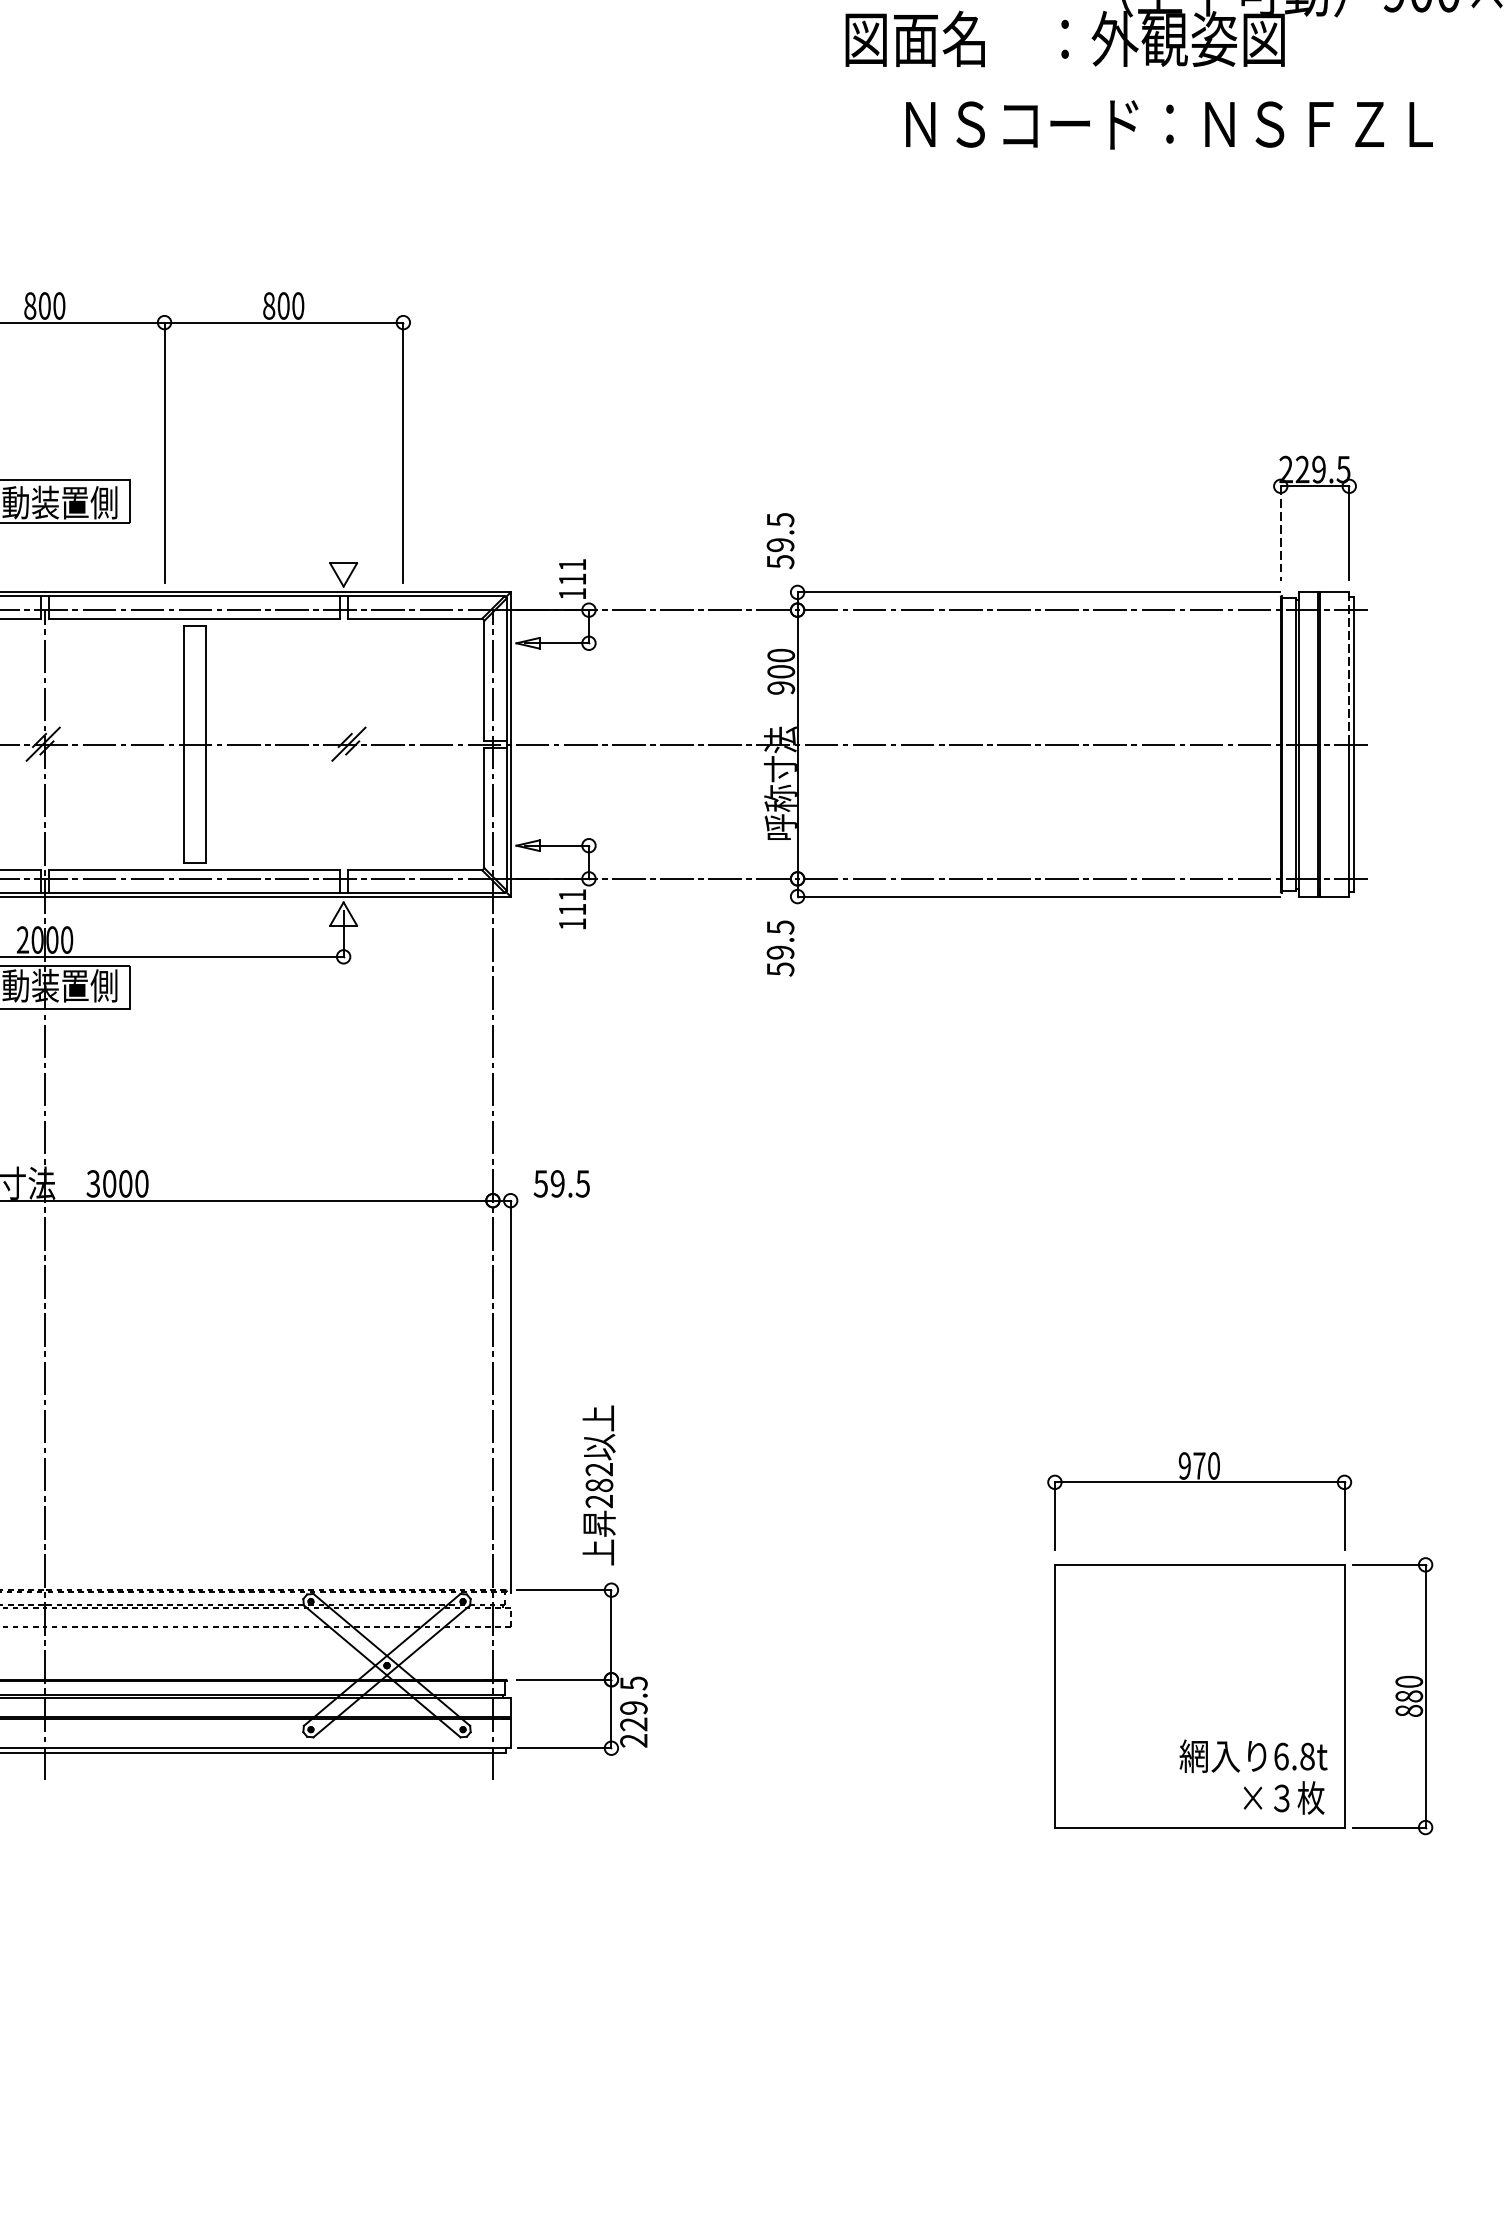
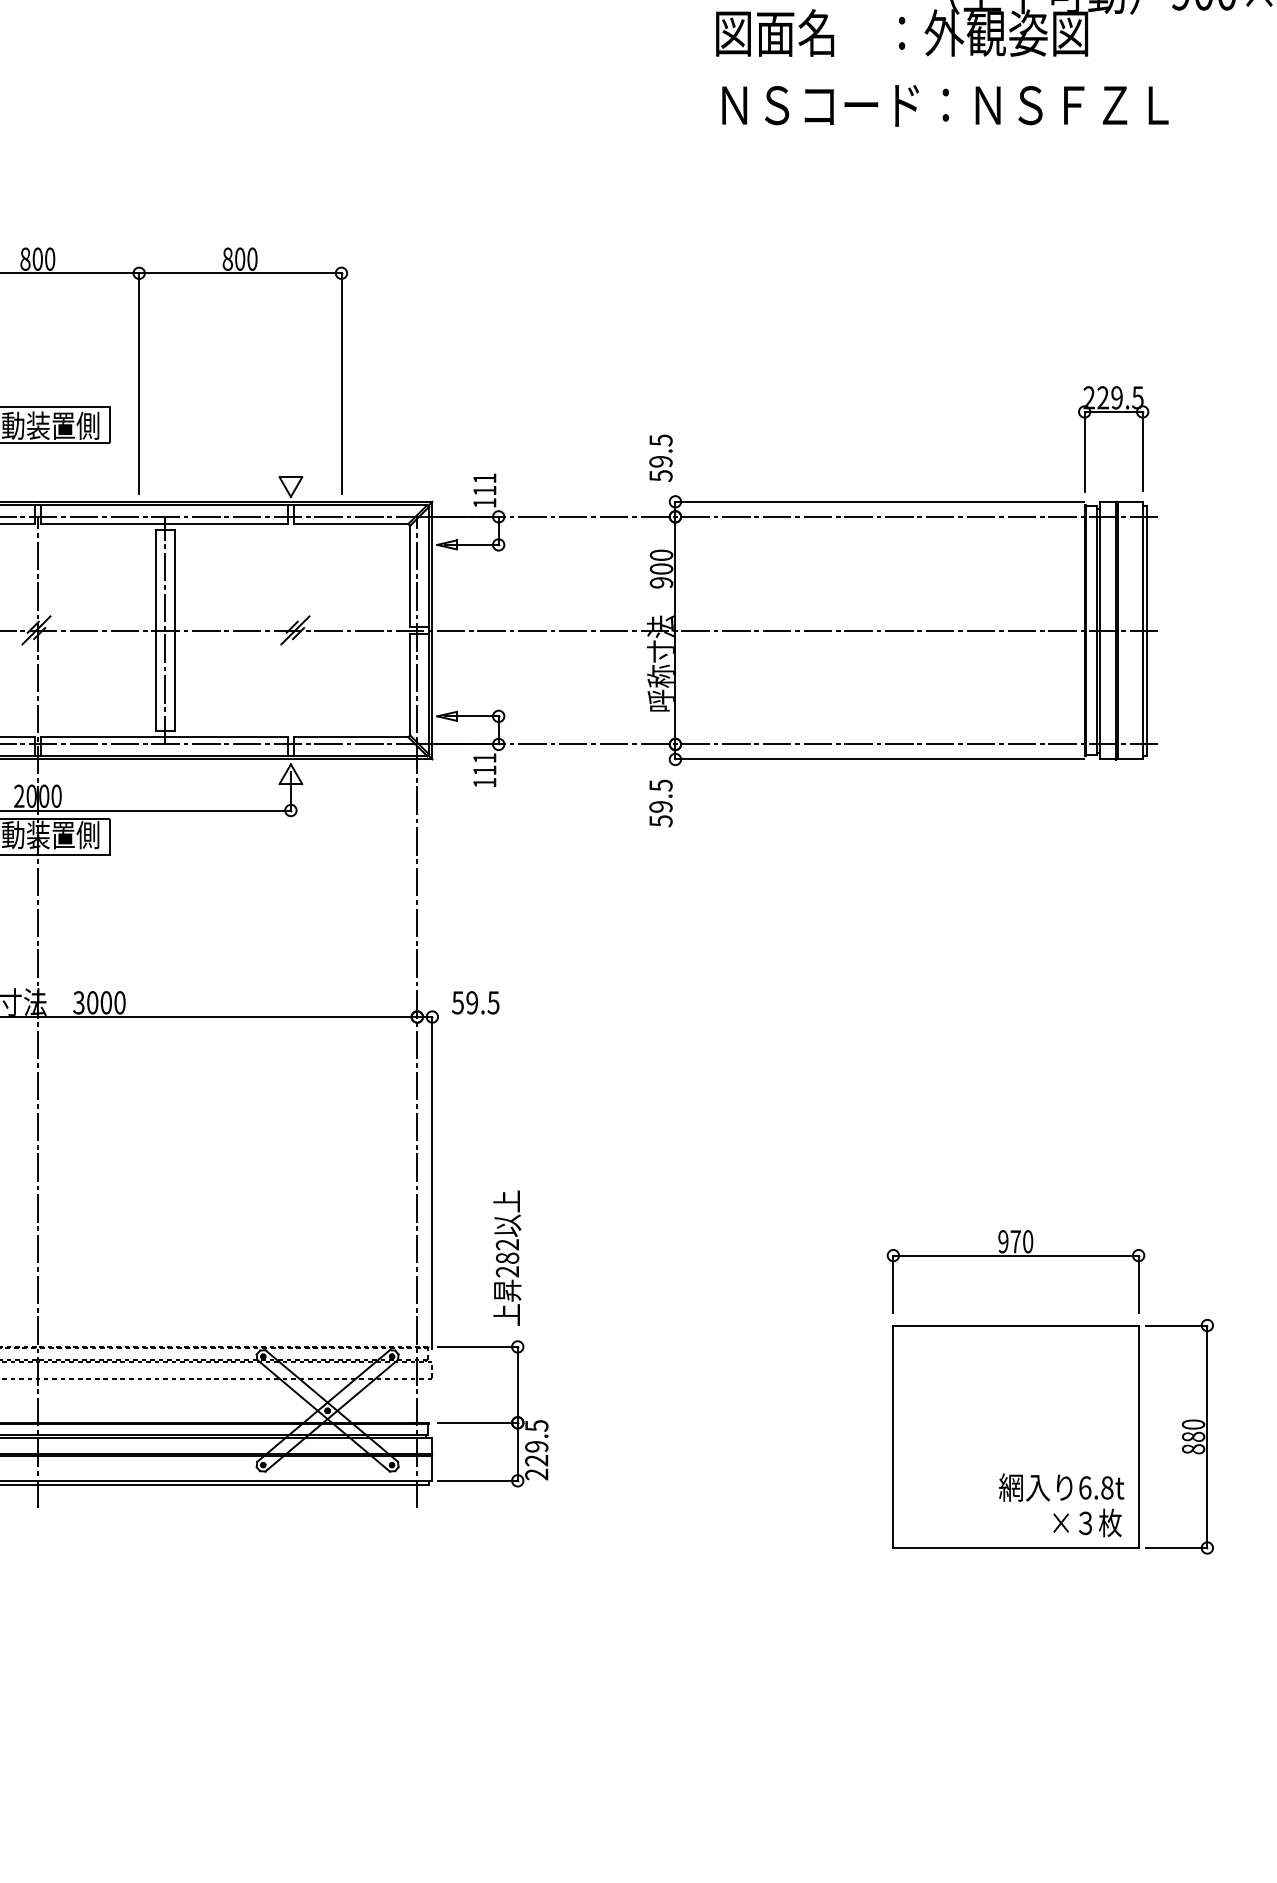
text: (1169, 124) -> (945, 105), moved
line: (1280, 534) -> (1084, 452), dashed -> solid
line: (1349, 668) -> (1142, 566), dashed -> solid
line: (195, 744) -> (165, 630), added

